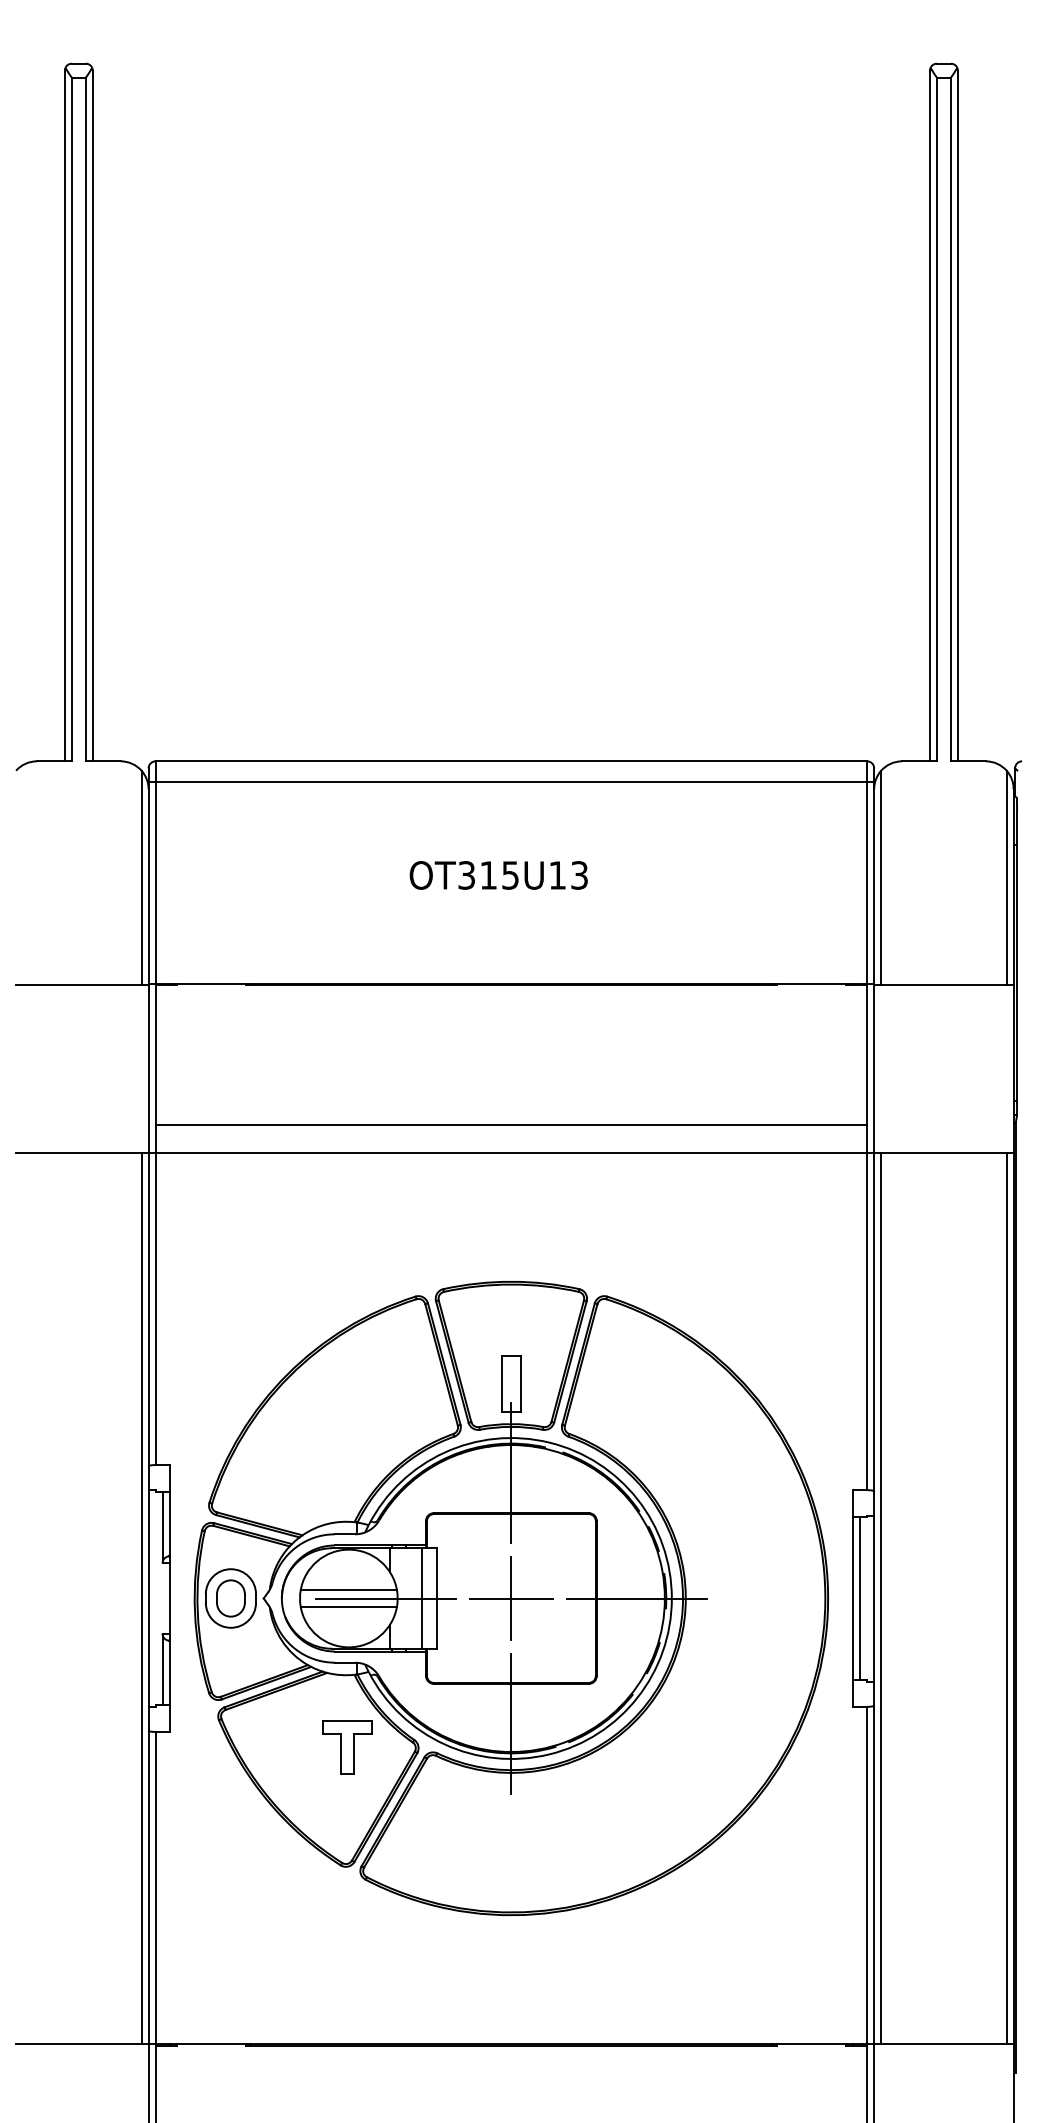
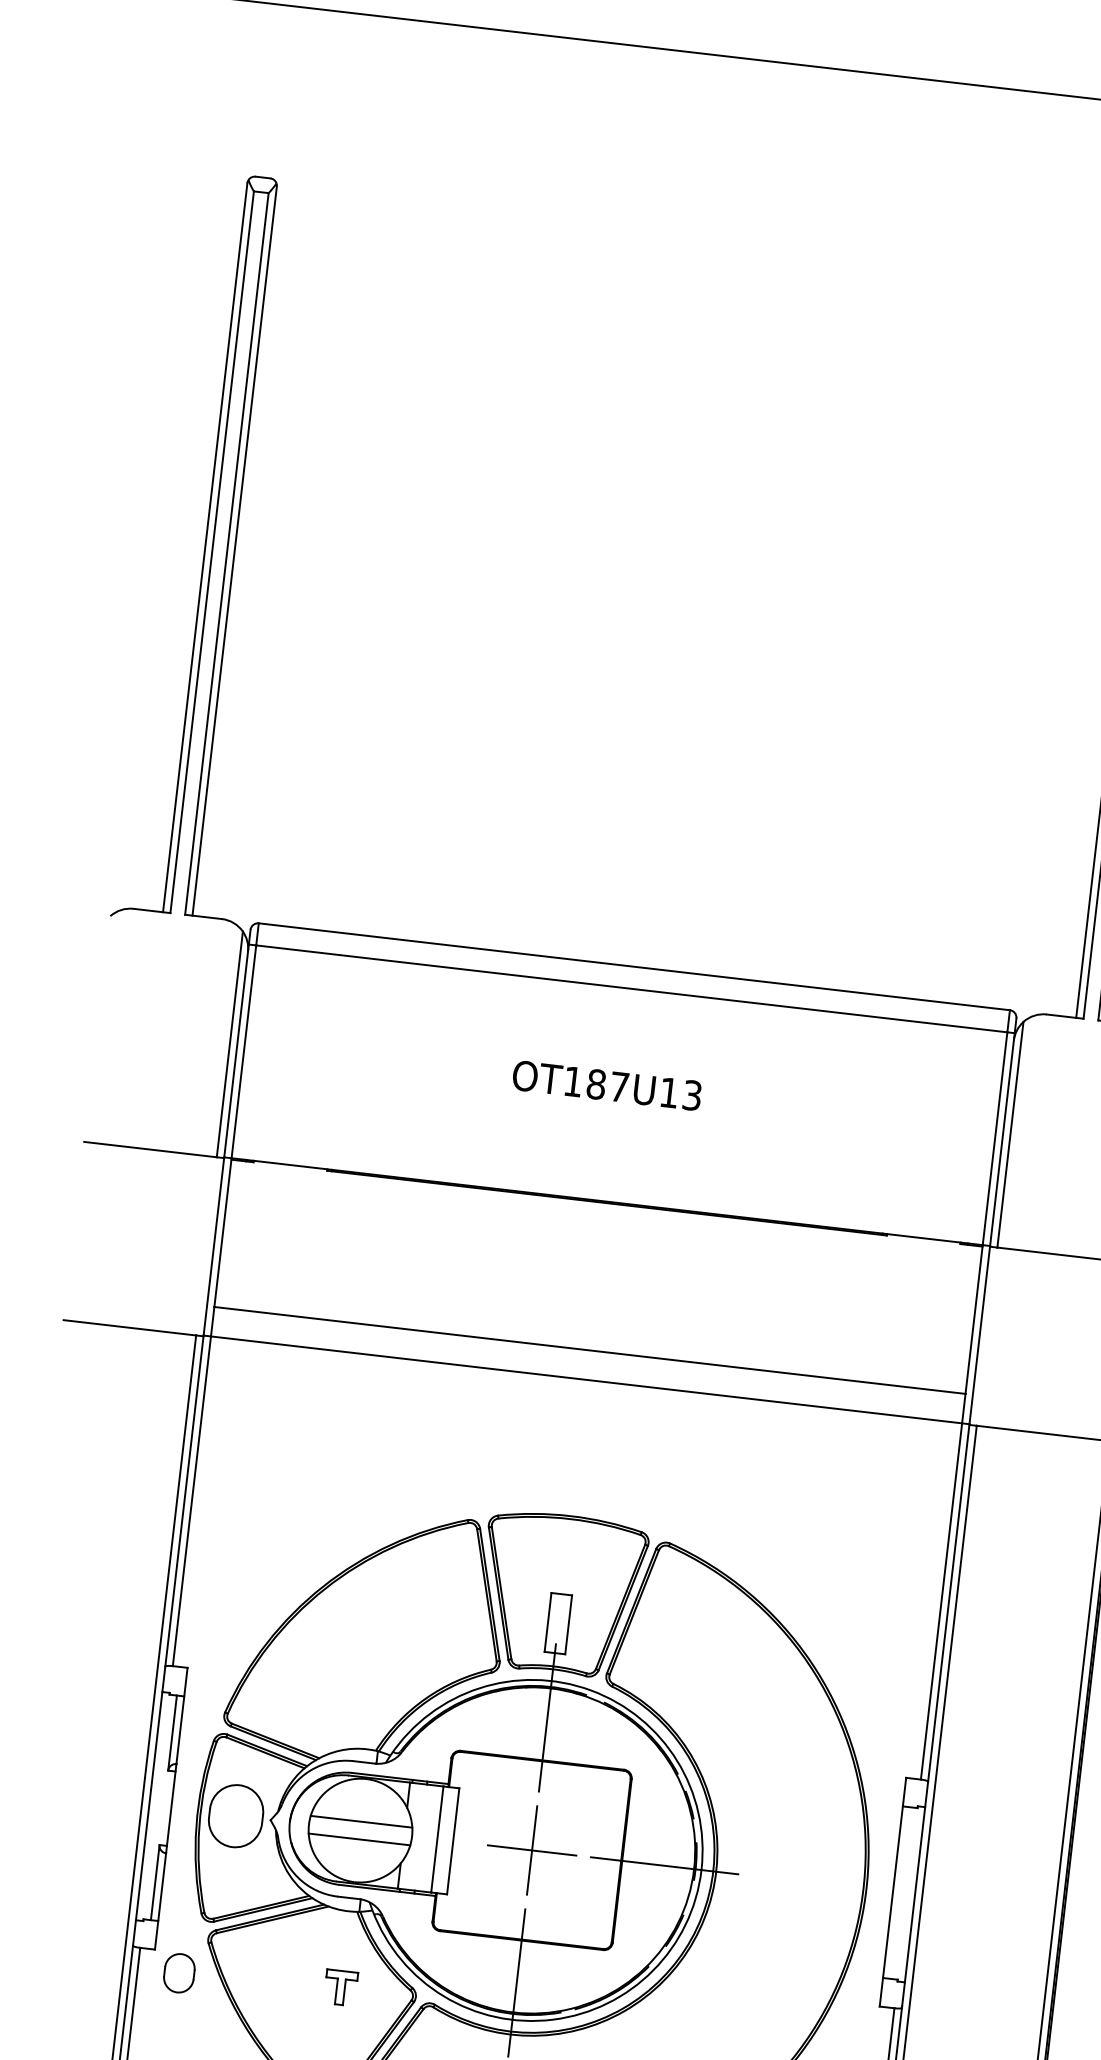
text: (488, 875) -> (596, 1084), OT315U13 -> OT187U13
part: (230, 1598) -> (178, 1973), moved
line: (385, 1598) -> (399, 1835), removed
line: (860, 1598) -> (900, 1893), removed
part: (347, 1747) -> (340, 1987), size x0.6

